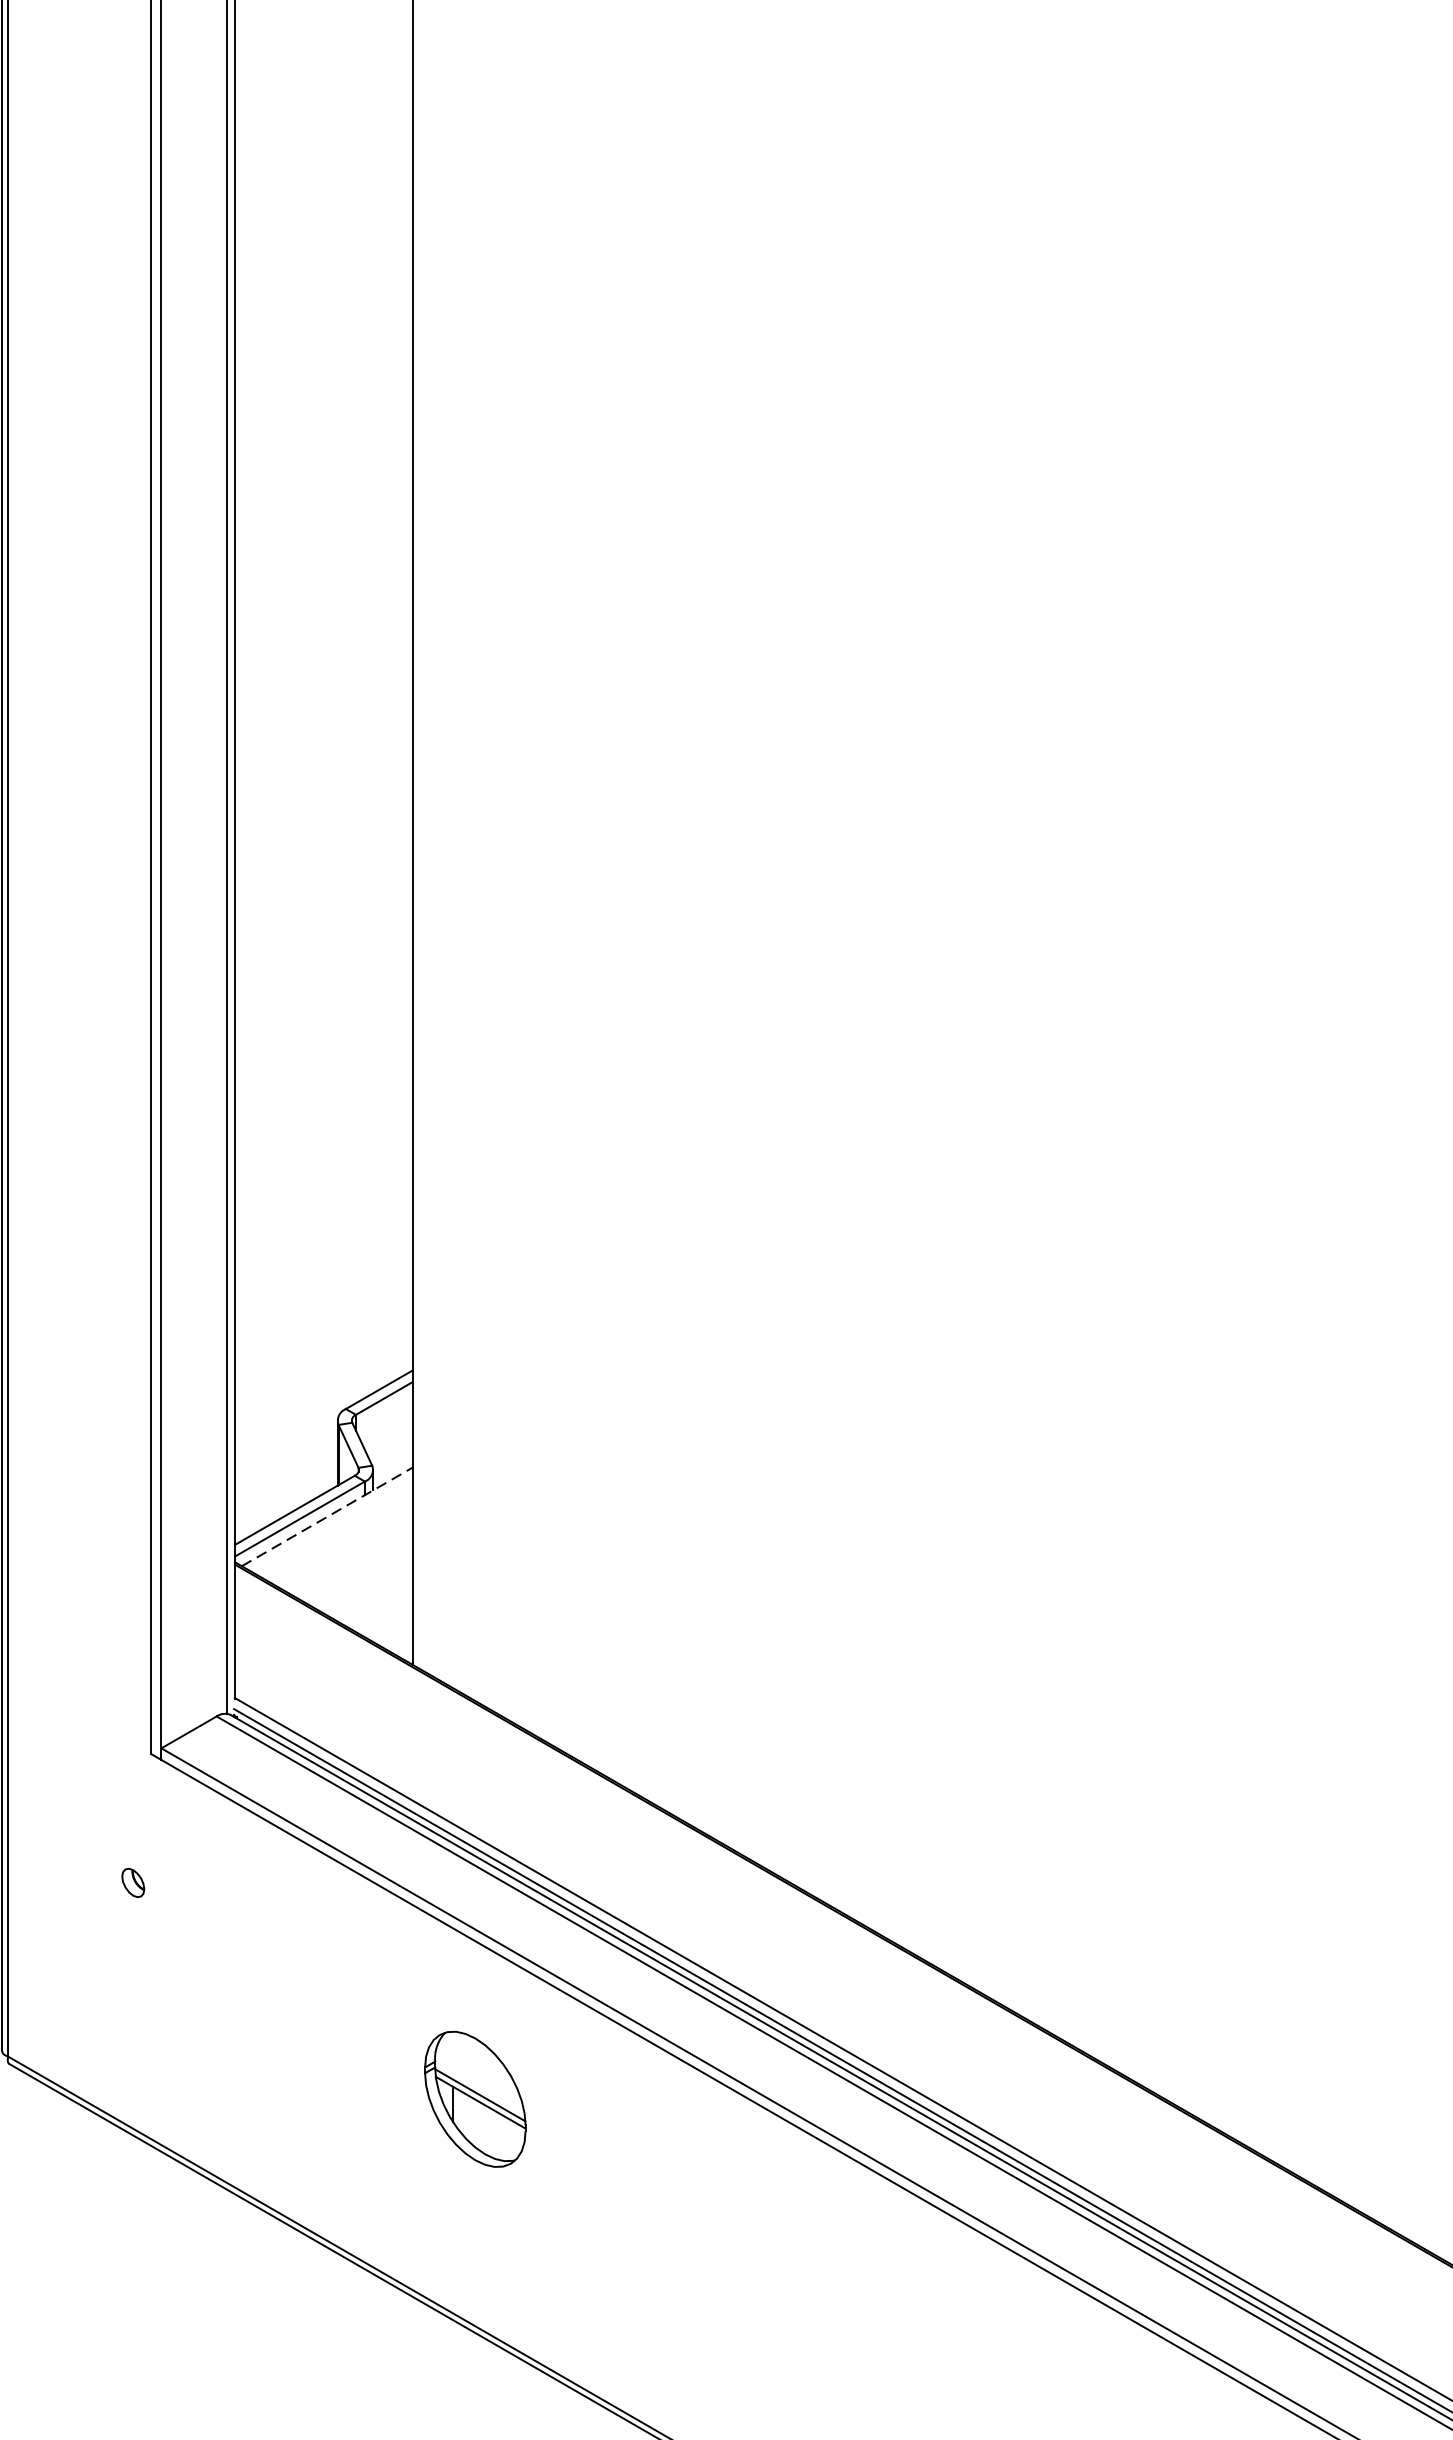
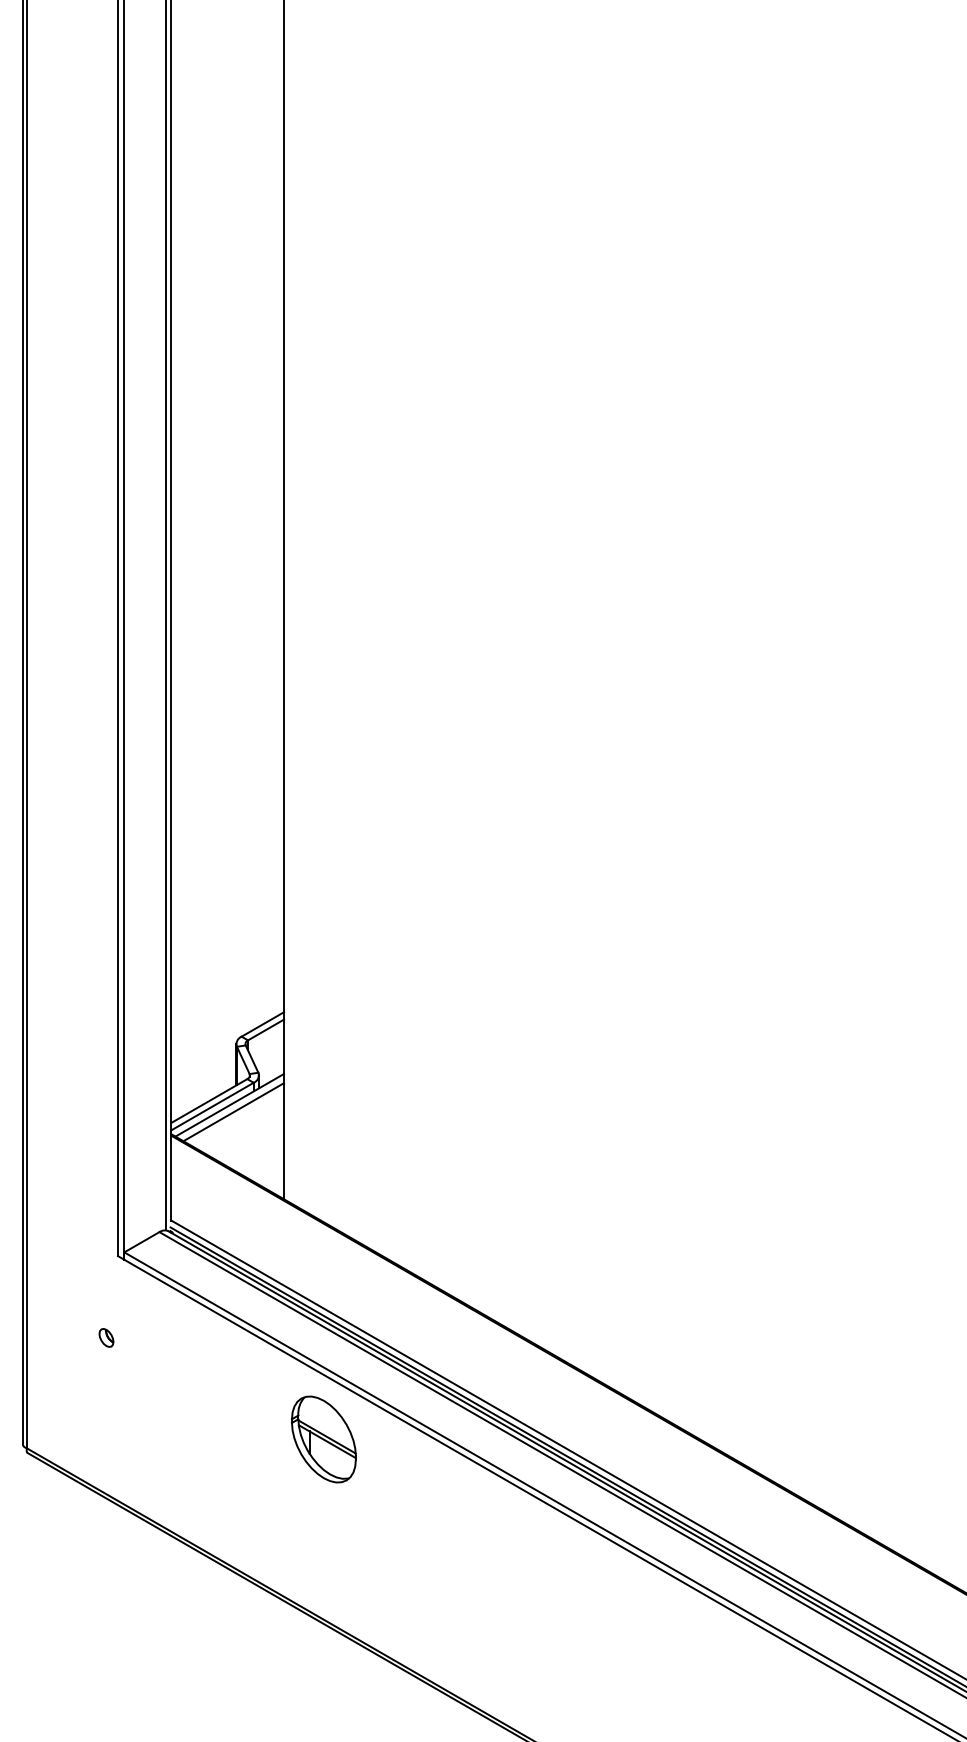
line: (326, 1517) -> (229, 1105), dashed -> solid
line: (333, 1528) -> (233, 1112), added
part: (474, 2099) -> (323, 1439), moved

